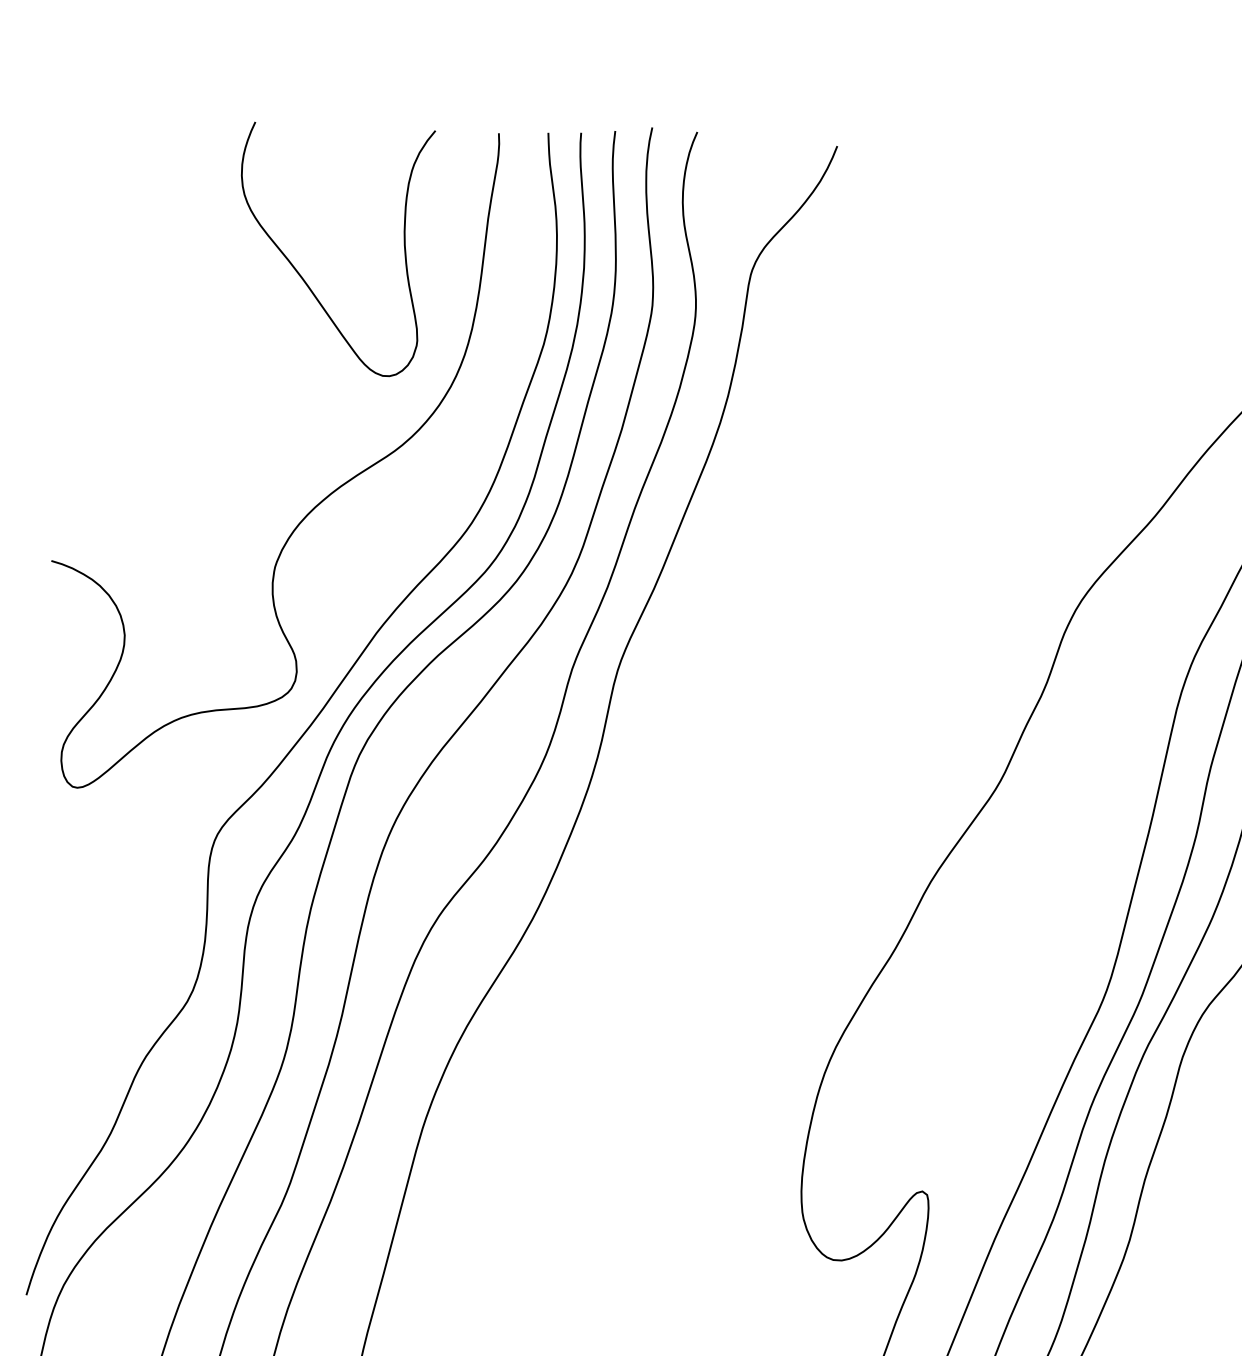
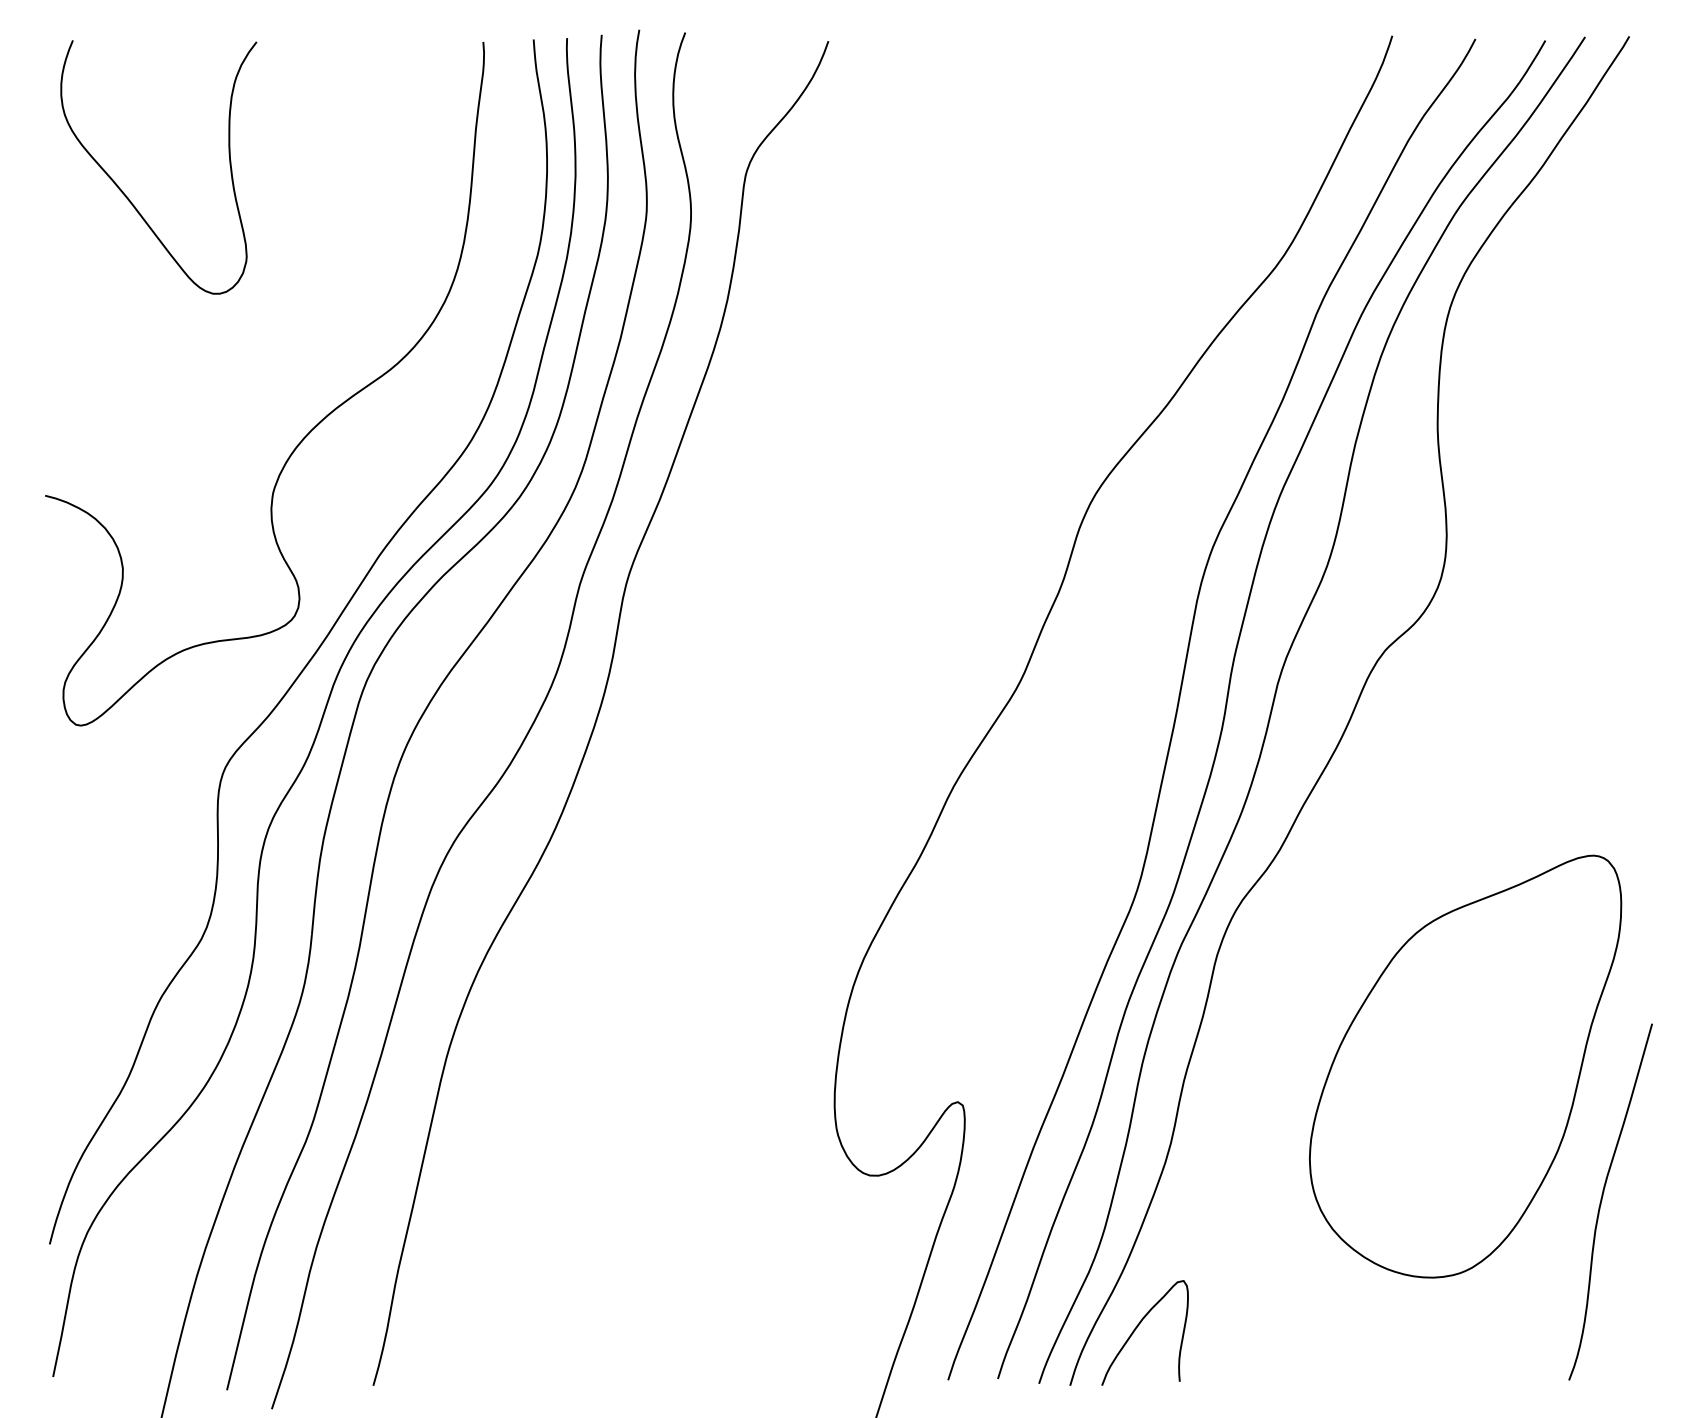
curve: (303, 278) -> (128, 197), moved

